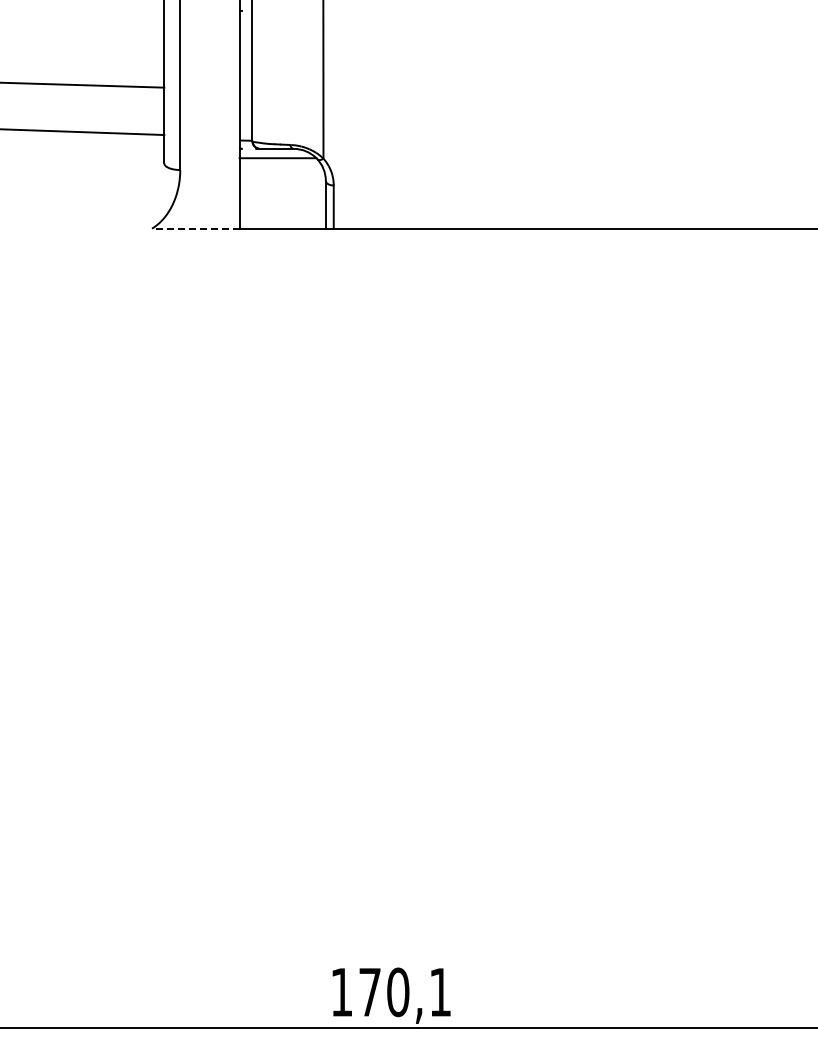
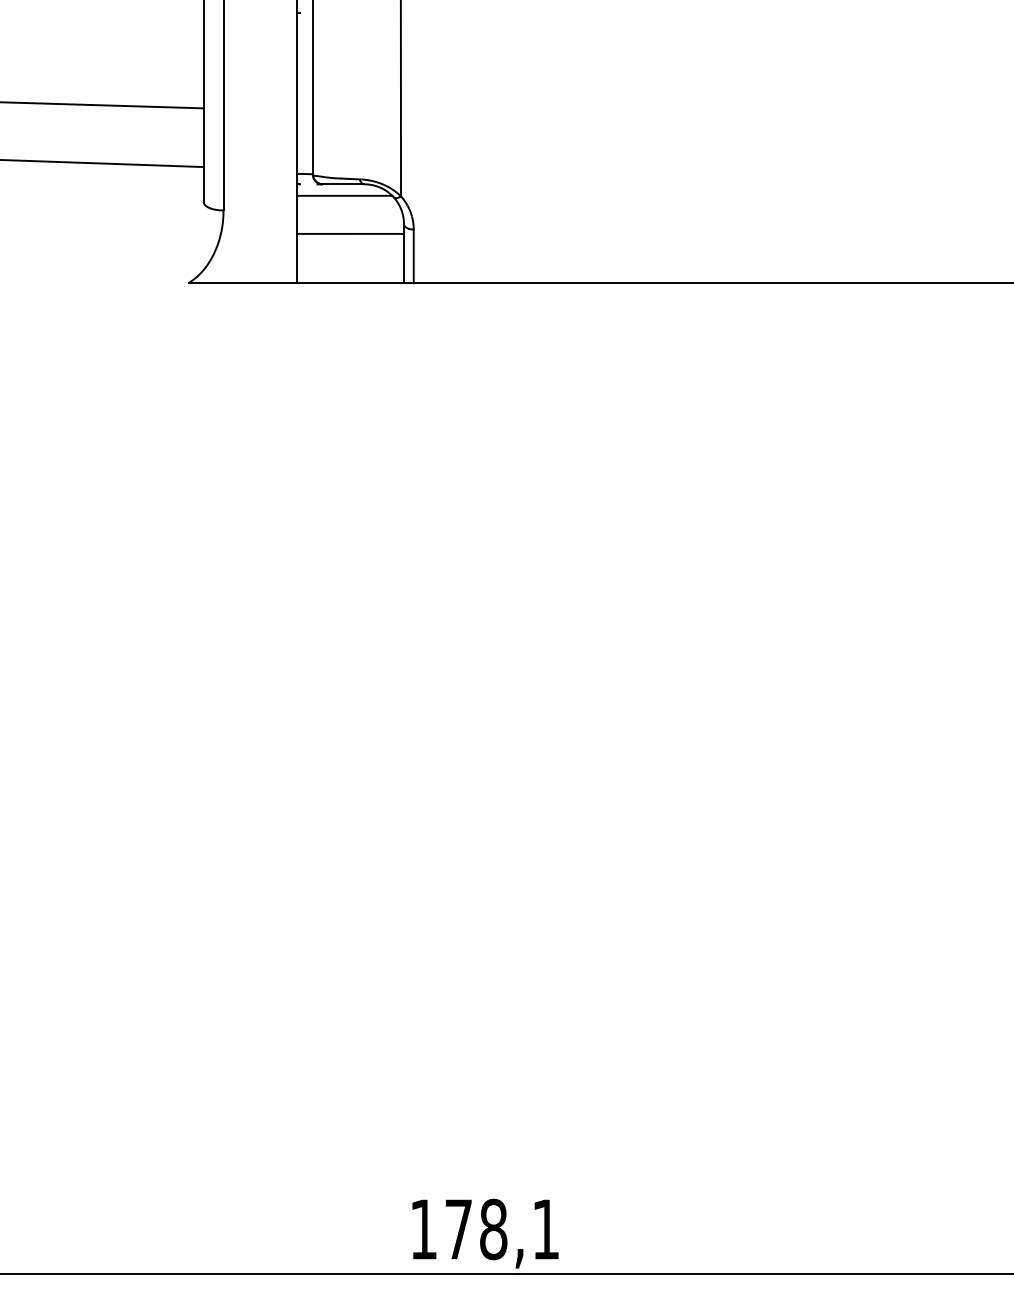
line: (282, 188) -> (350, 233), added
line: (195, 228) -> (242, 282), dashed -> solid
text: (398, 991) -> (493, 1228), 170,1 -> 178,1

